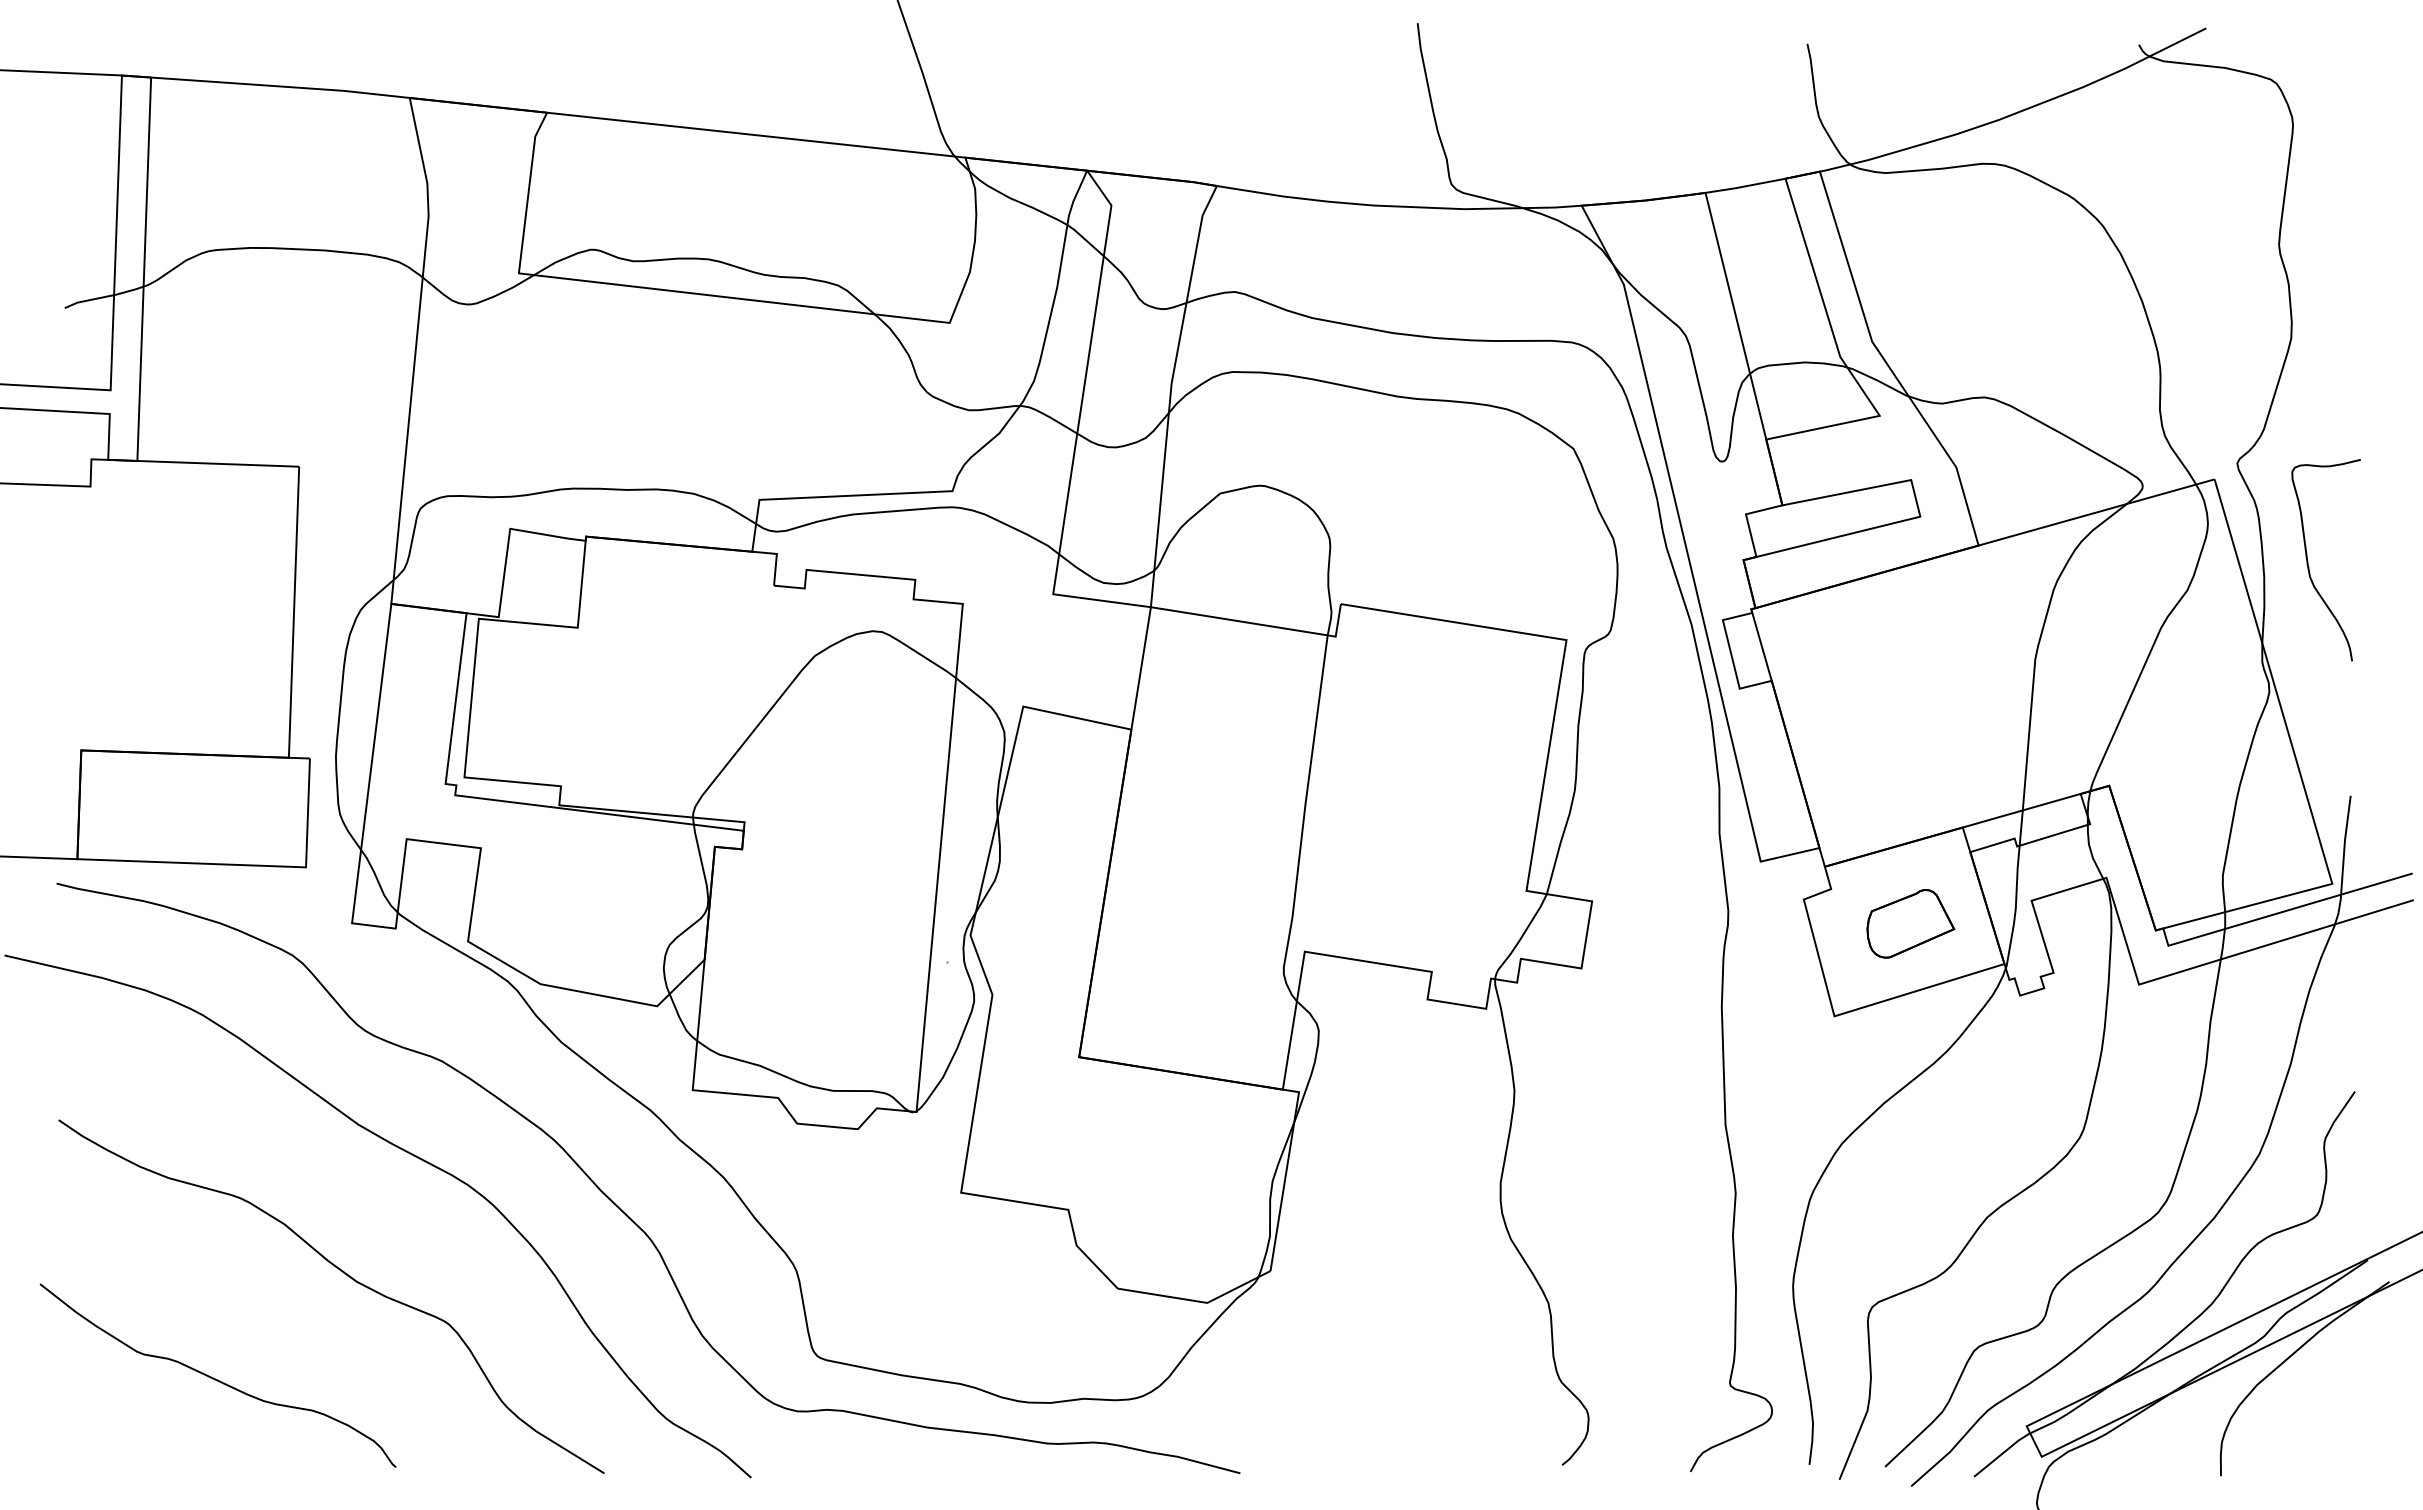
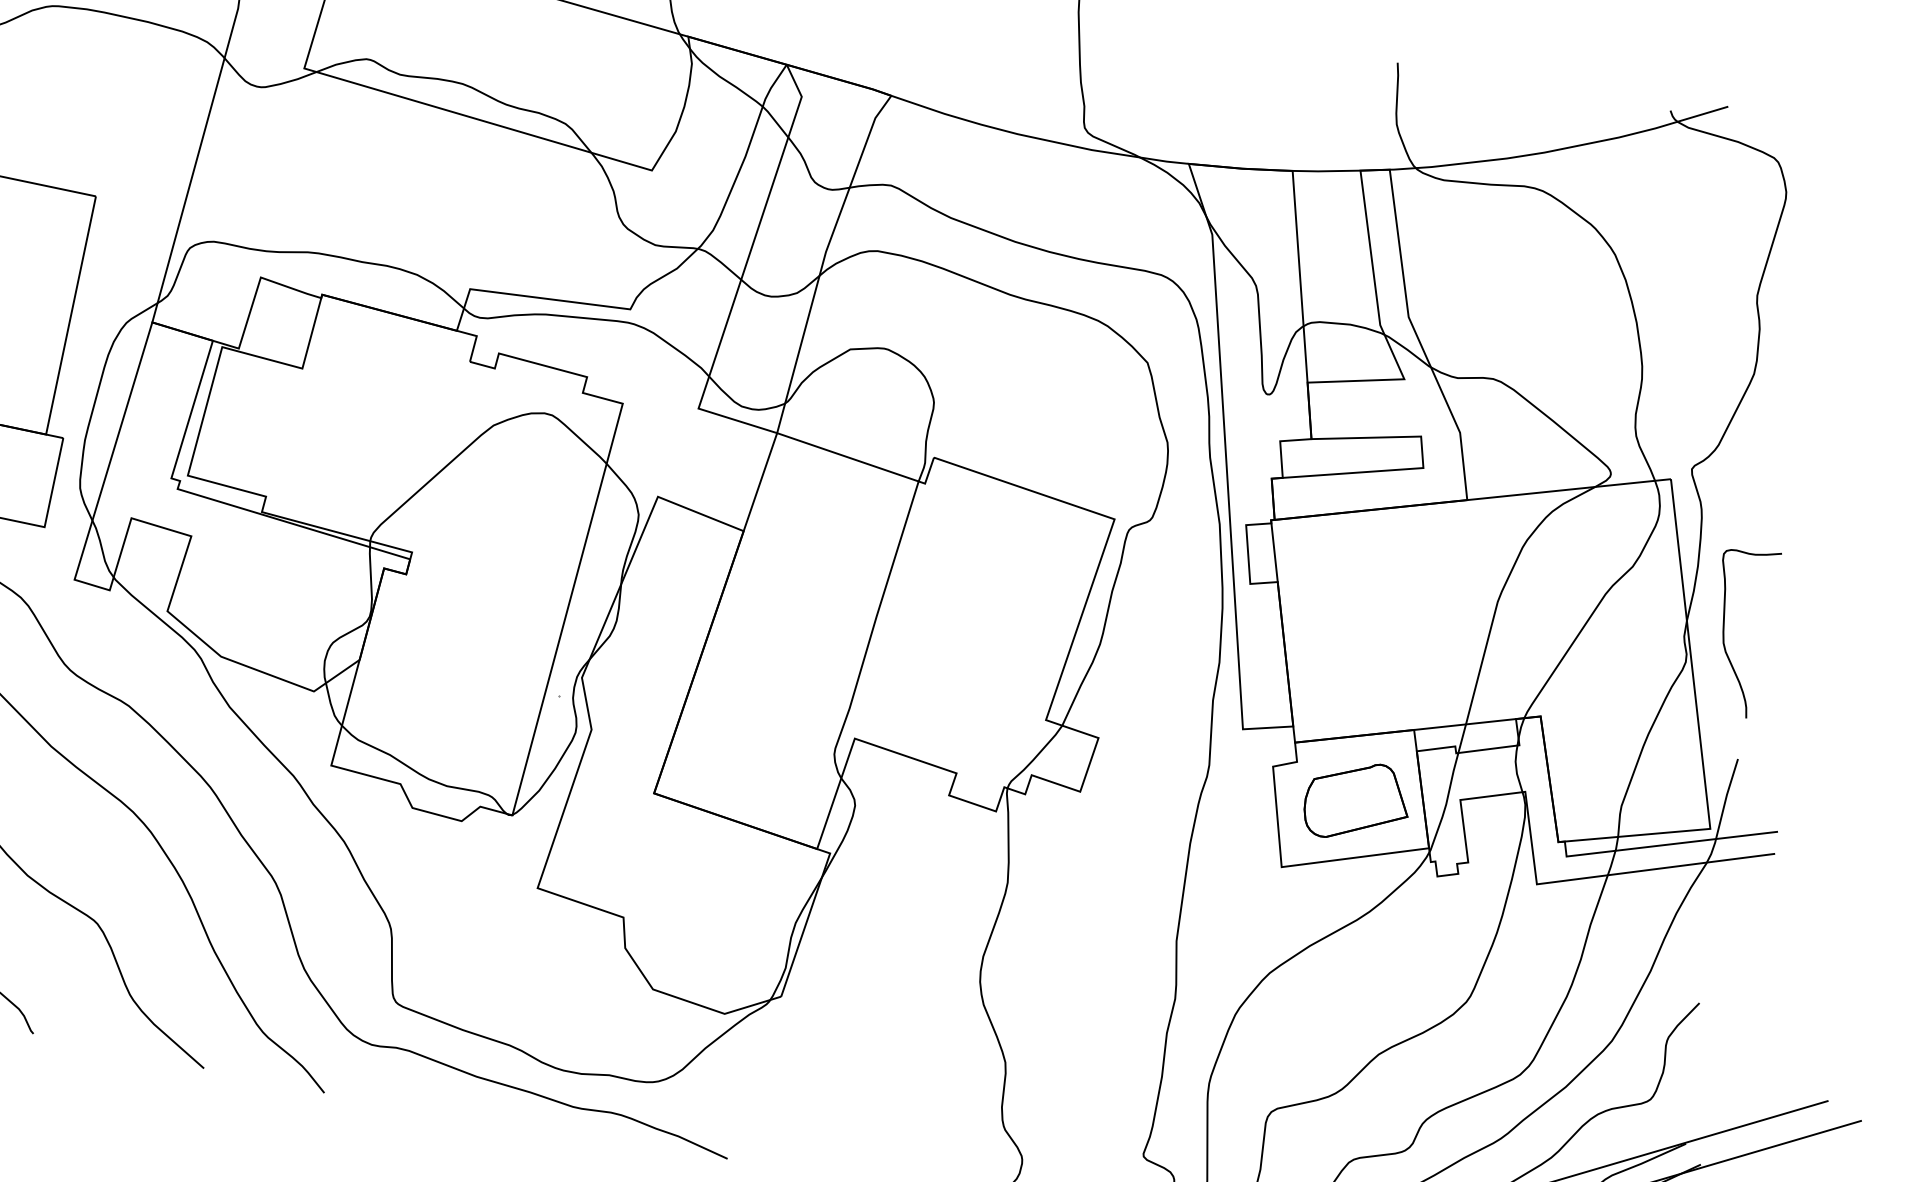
curve: (2308, 560) -> (1724, 629), moved
part: (1910, 923) -> (1357, 801), size x1.43

